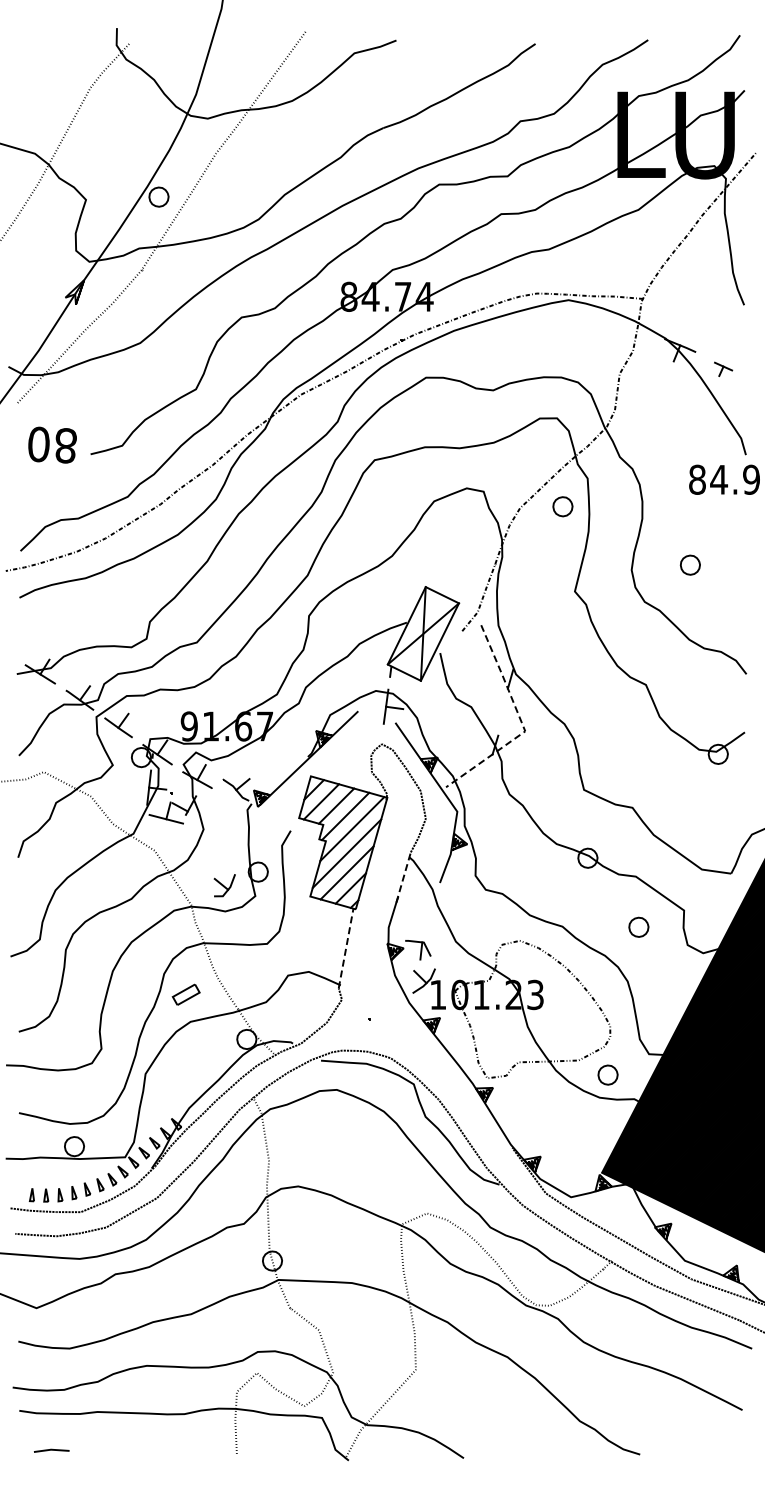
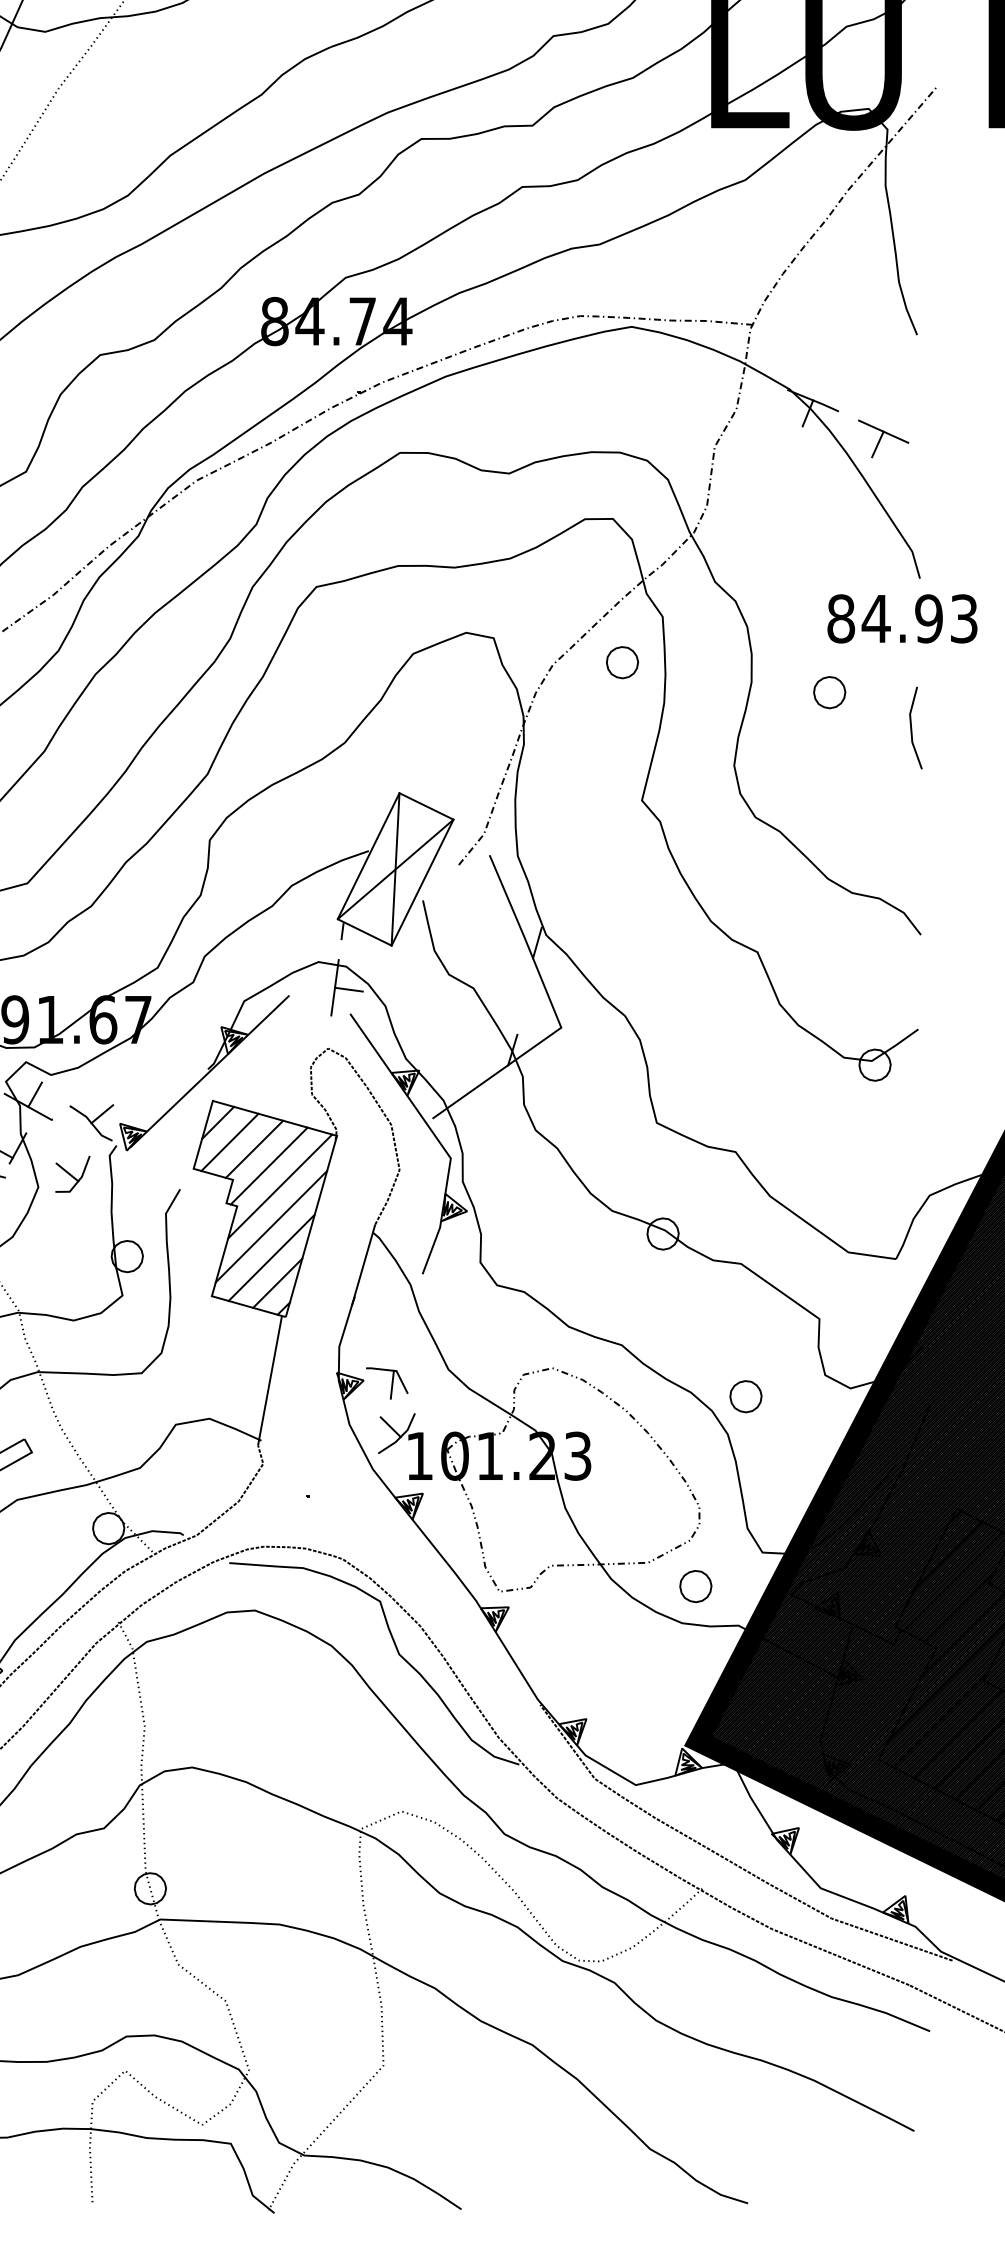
part: (723, 369) -> (883, 439), size x1.67
line: (741, 546) -> (912, 727), added
part: (689, 564) -> (828, 691), moved
line: (521, 723) -> (555, 1014), dashed -> solid
line: (403, 877) -> (363, 1265), dashed -> solid
part: (224, 885) -> (72, 1174), moved
part: (638, 926) -> (745, 1395), moved
line: (346, 948) -> (270, 1380), dashed -> solid

